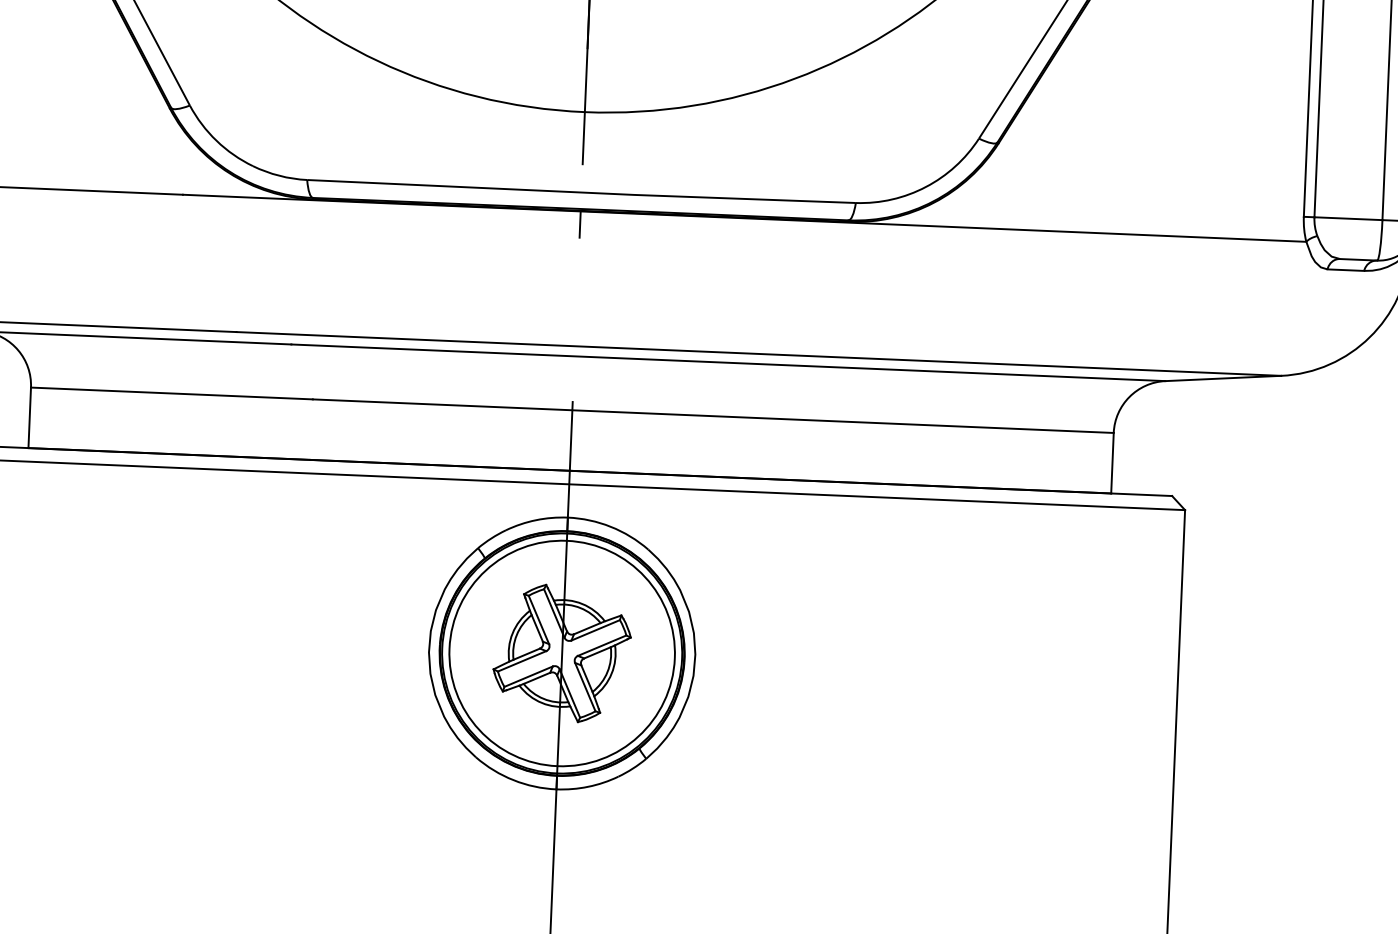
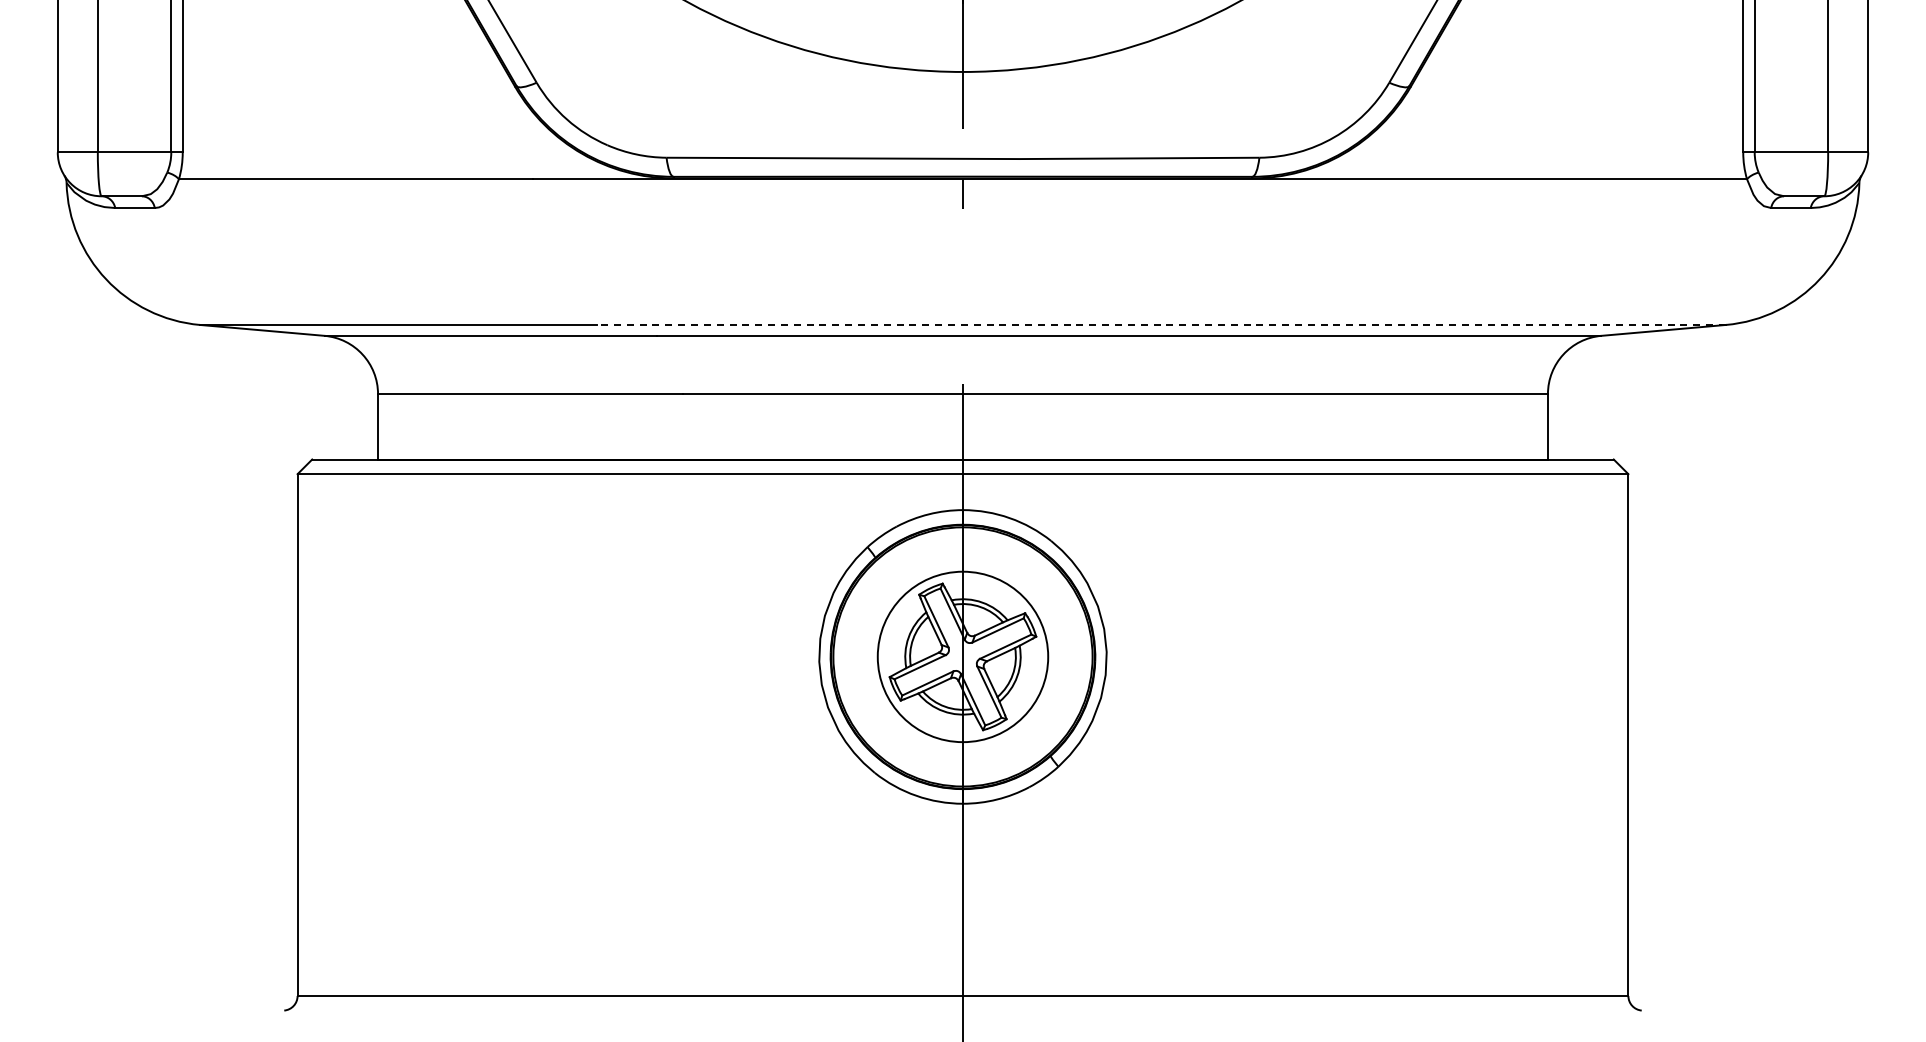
line: (758, 353) -> (1161, 324), solid -> dashed
circle: (561, 653) -> (962, 656), size x0.7

